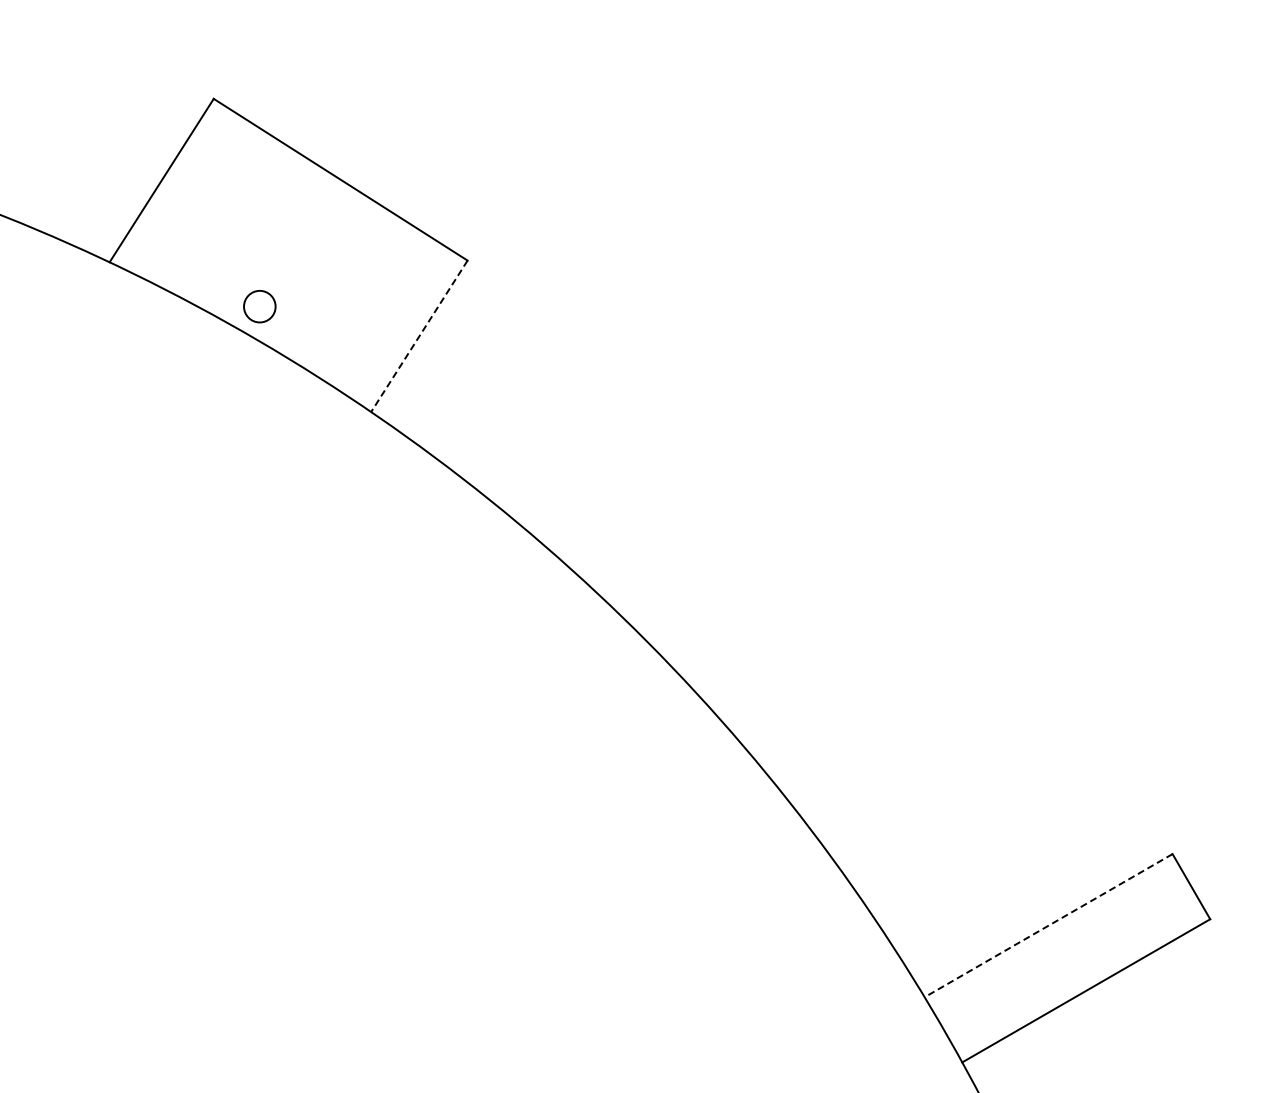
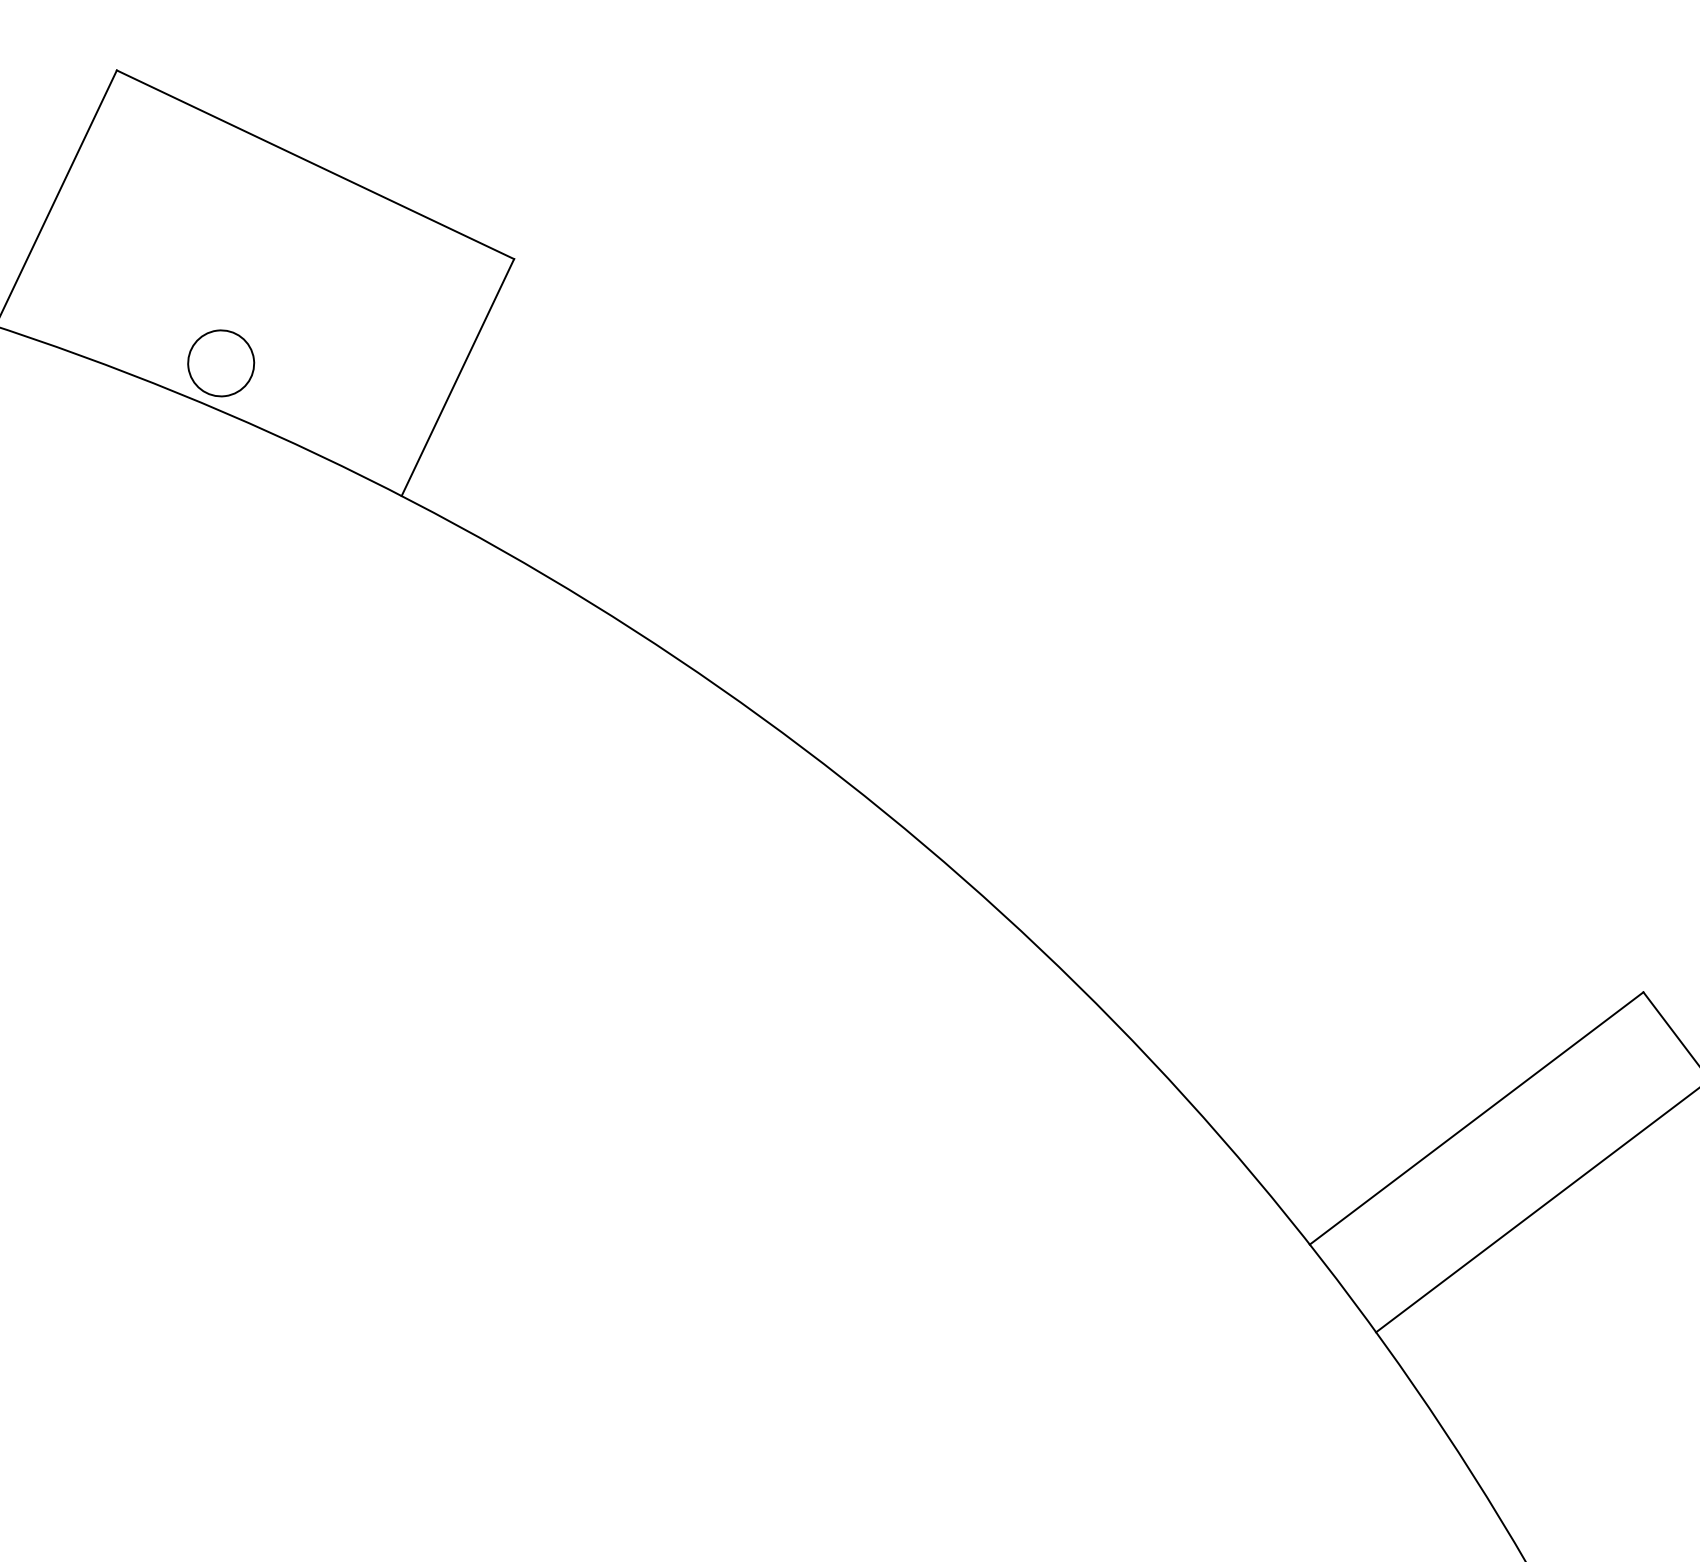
circle: (259, 306) -> (220, 363), size x1.43
line: (419, 336) -> (458, 377), dashed -> solid
line: (1048, 925) -> (1476, 1118), dashed -> solid

